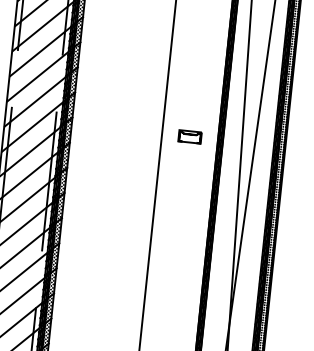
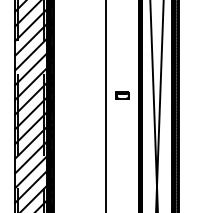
part: (189, 137) -> (122, 95), moved

